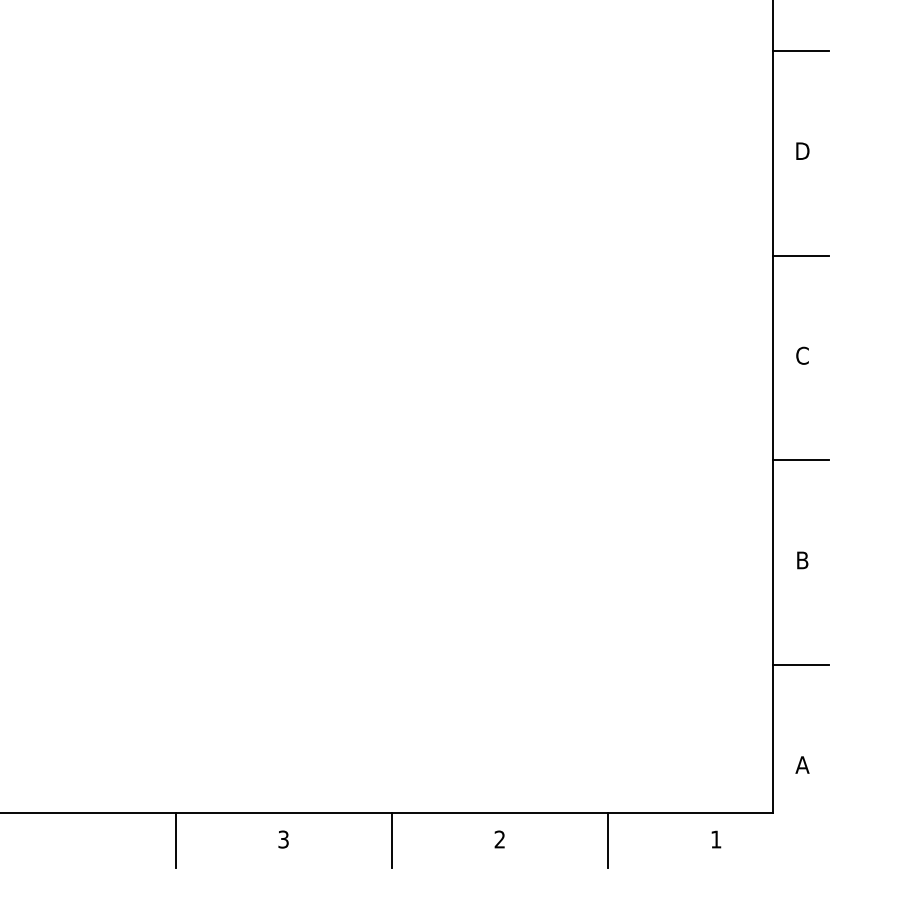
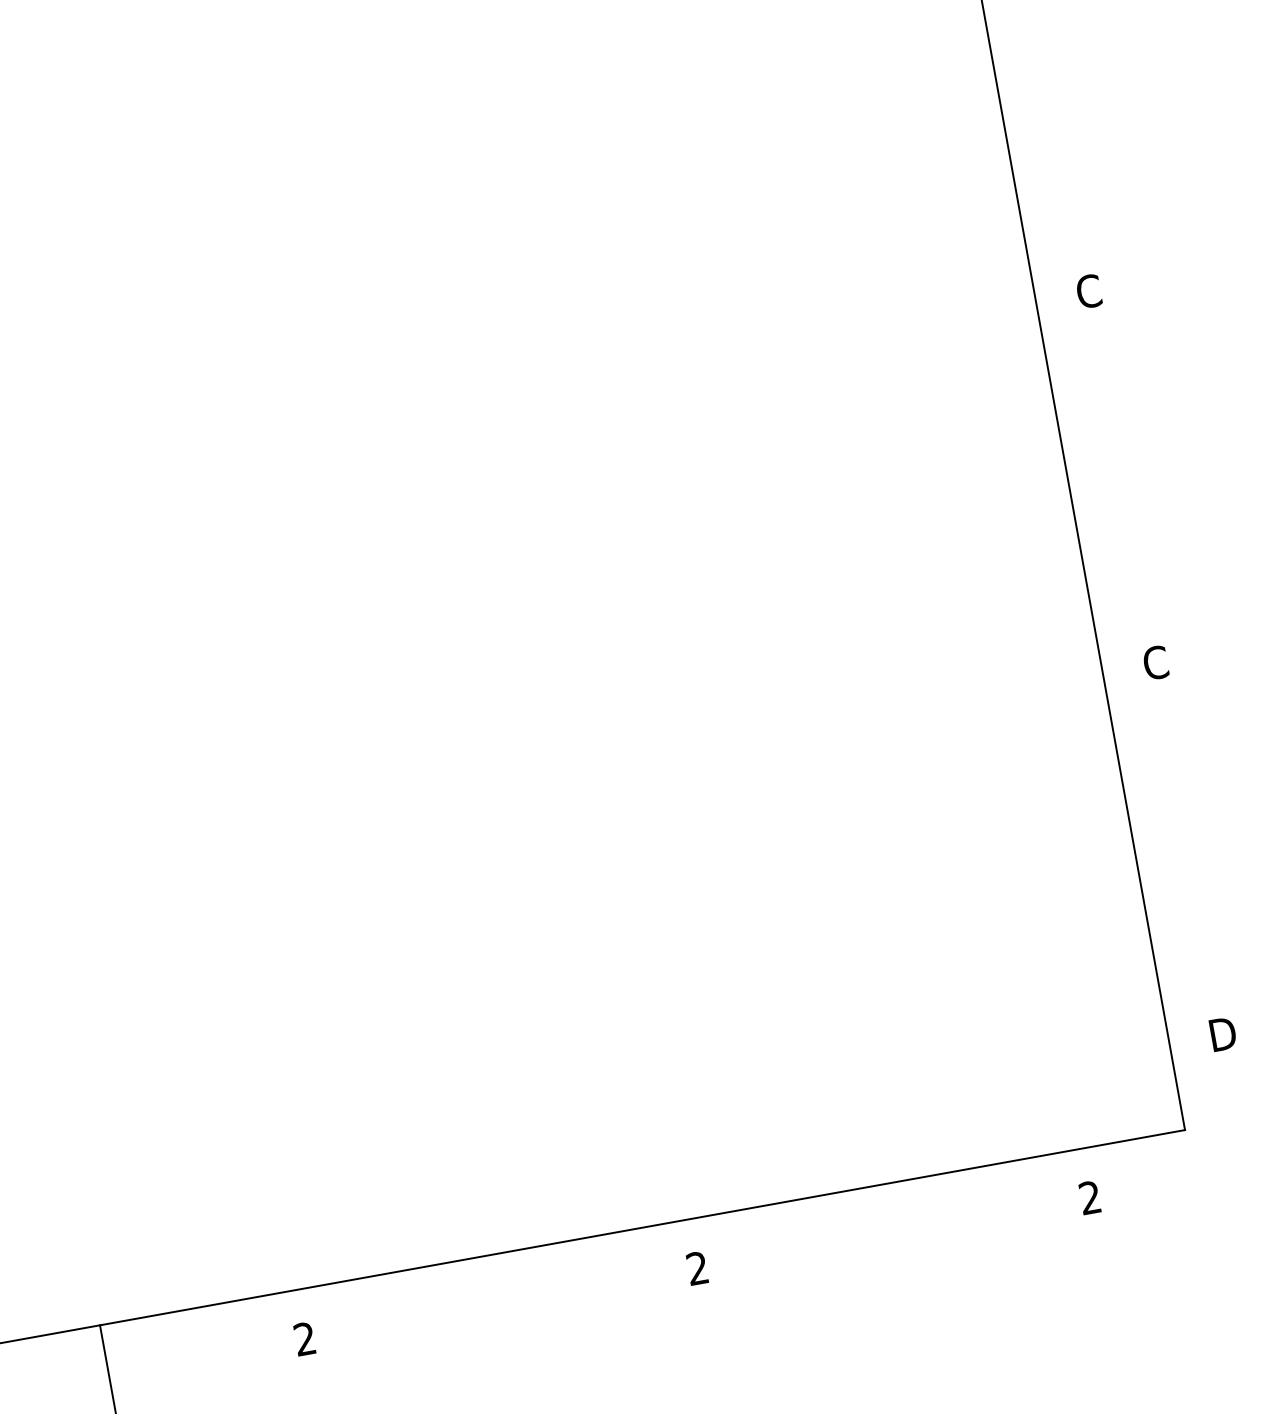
line: (800, 255) -> (1052, 110), removed
line: (800, 460) -> (1119, 482), removed
text: (802, 560) -> (1155, 663), B -> C
line: (800, 664) -> (1186, 852), removed
text: (802, 764) -> (1222, 1033), A -> D
text: (283, 839) -> (304, 1338), 3 -> 2
text: (716, 839) -> (1090, 1197), 1 -> 2
line: (391, 840) -> (501, 1305), removed
line: (608, 840) -> (895, 1234), removed

